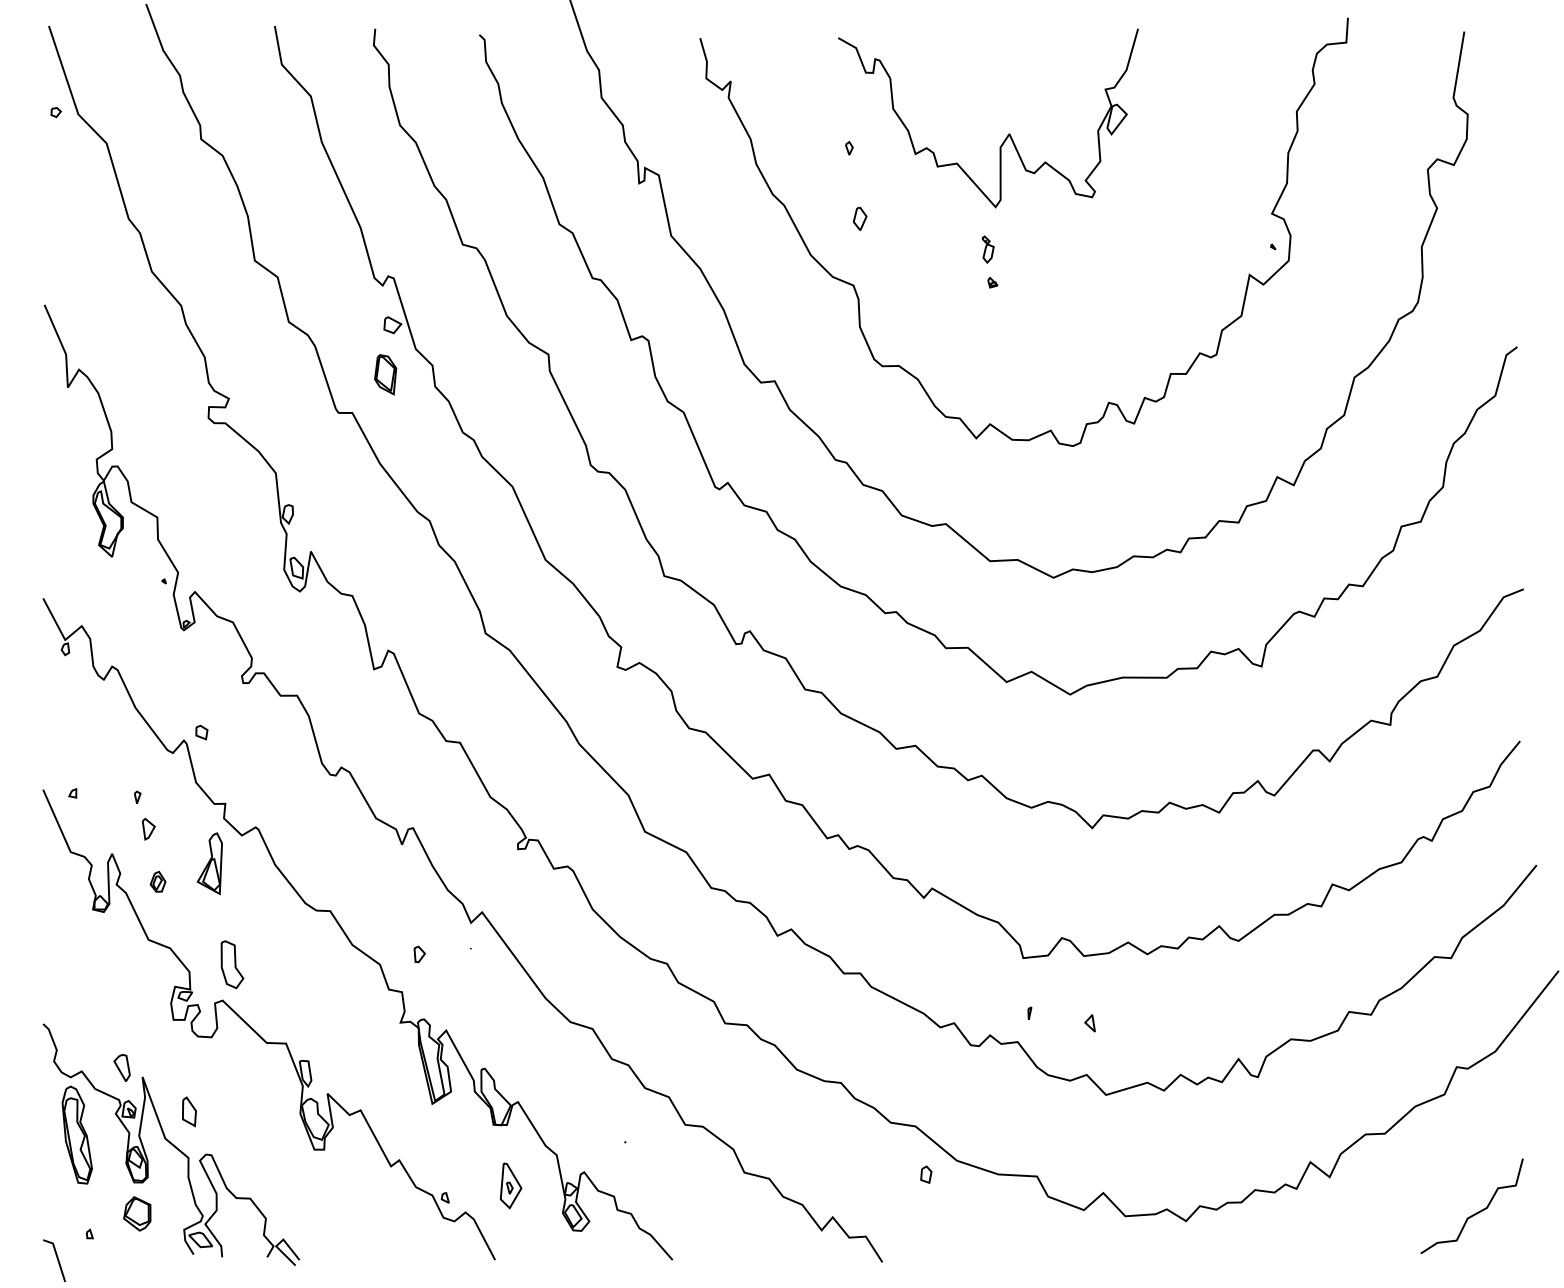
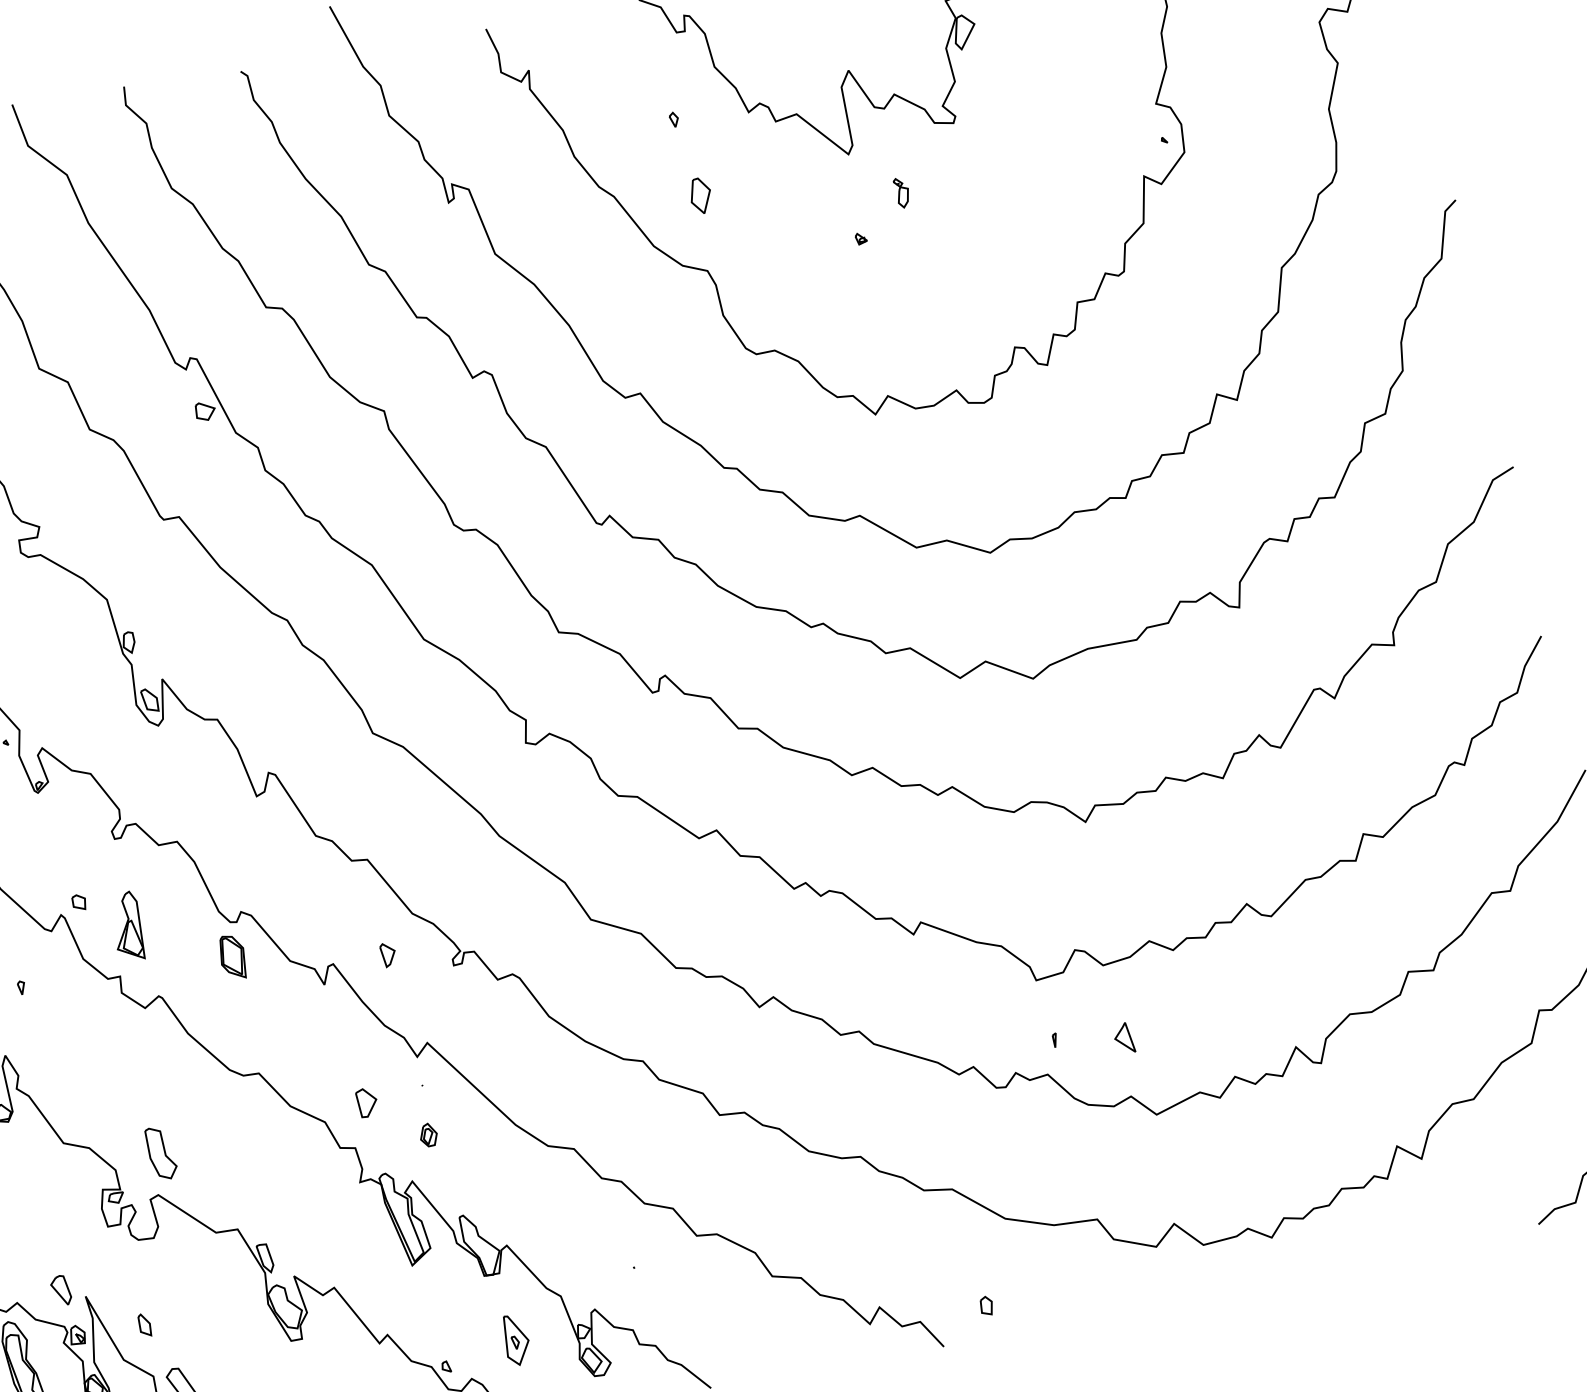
part: (860, 218) -> (701, 195), size x1.4
part: (987, 249) -> (901, 192), moved
part: (385, 374) -> (232, 957), moved
part: (148, 828) -> (388, 954), moved
part: (209, 863) -> (126, 926), moved
part: (157, 881) -> (427, 1134), moved
part: (419, 954) -> (366, 1102), size x1.6
part: (1089, 1023) -> (1123, 1038), size x1.6
part: (189, 1111) -> (144, 1324), size x0.7
part: (926, 1174) -> (986, 1305), moved

